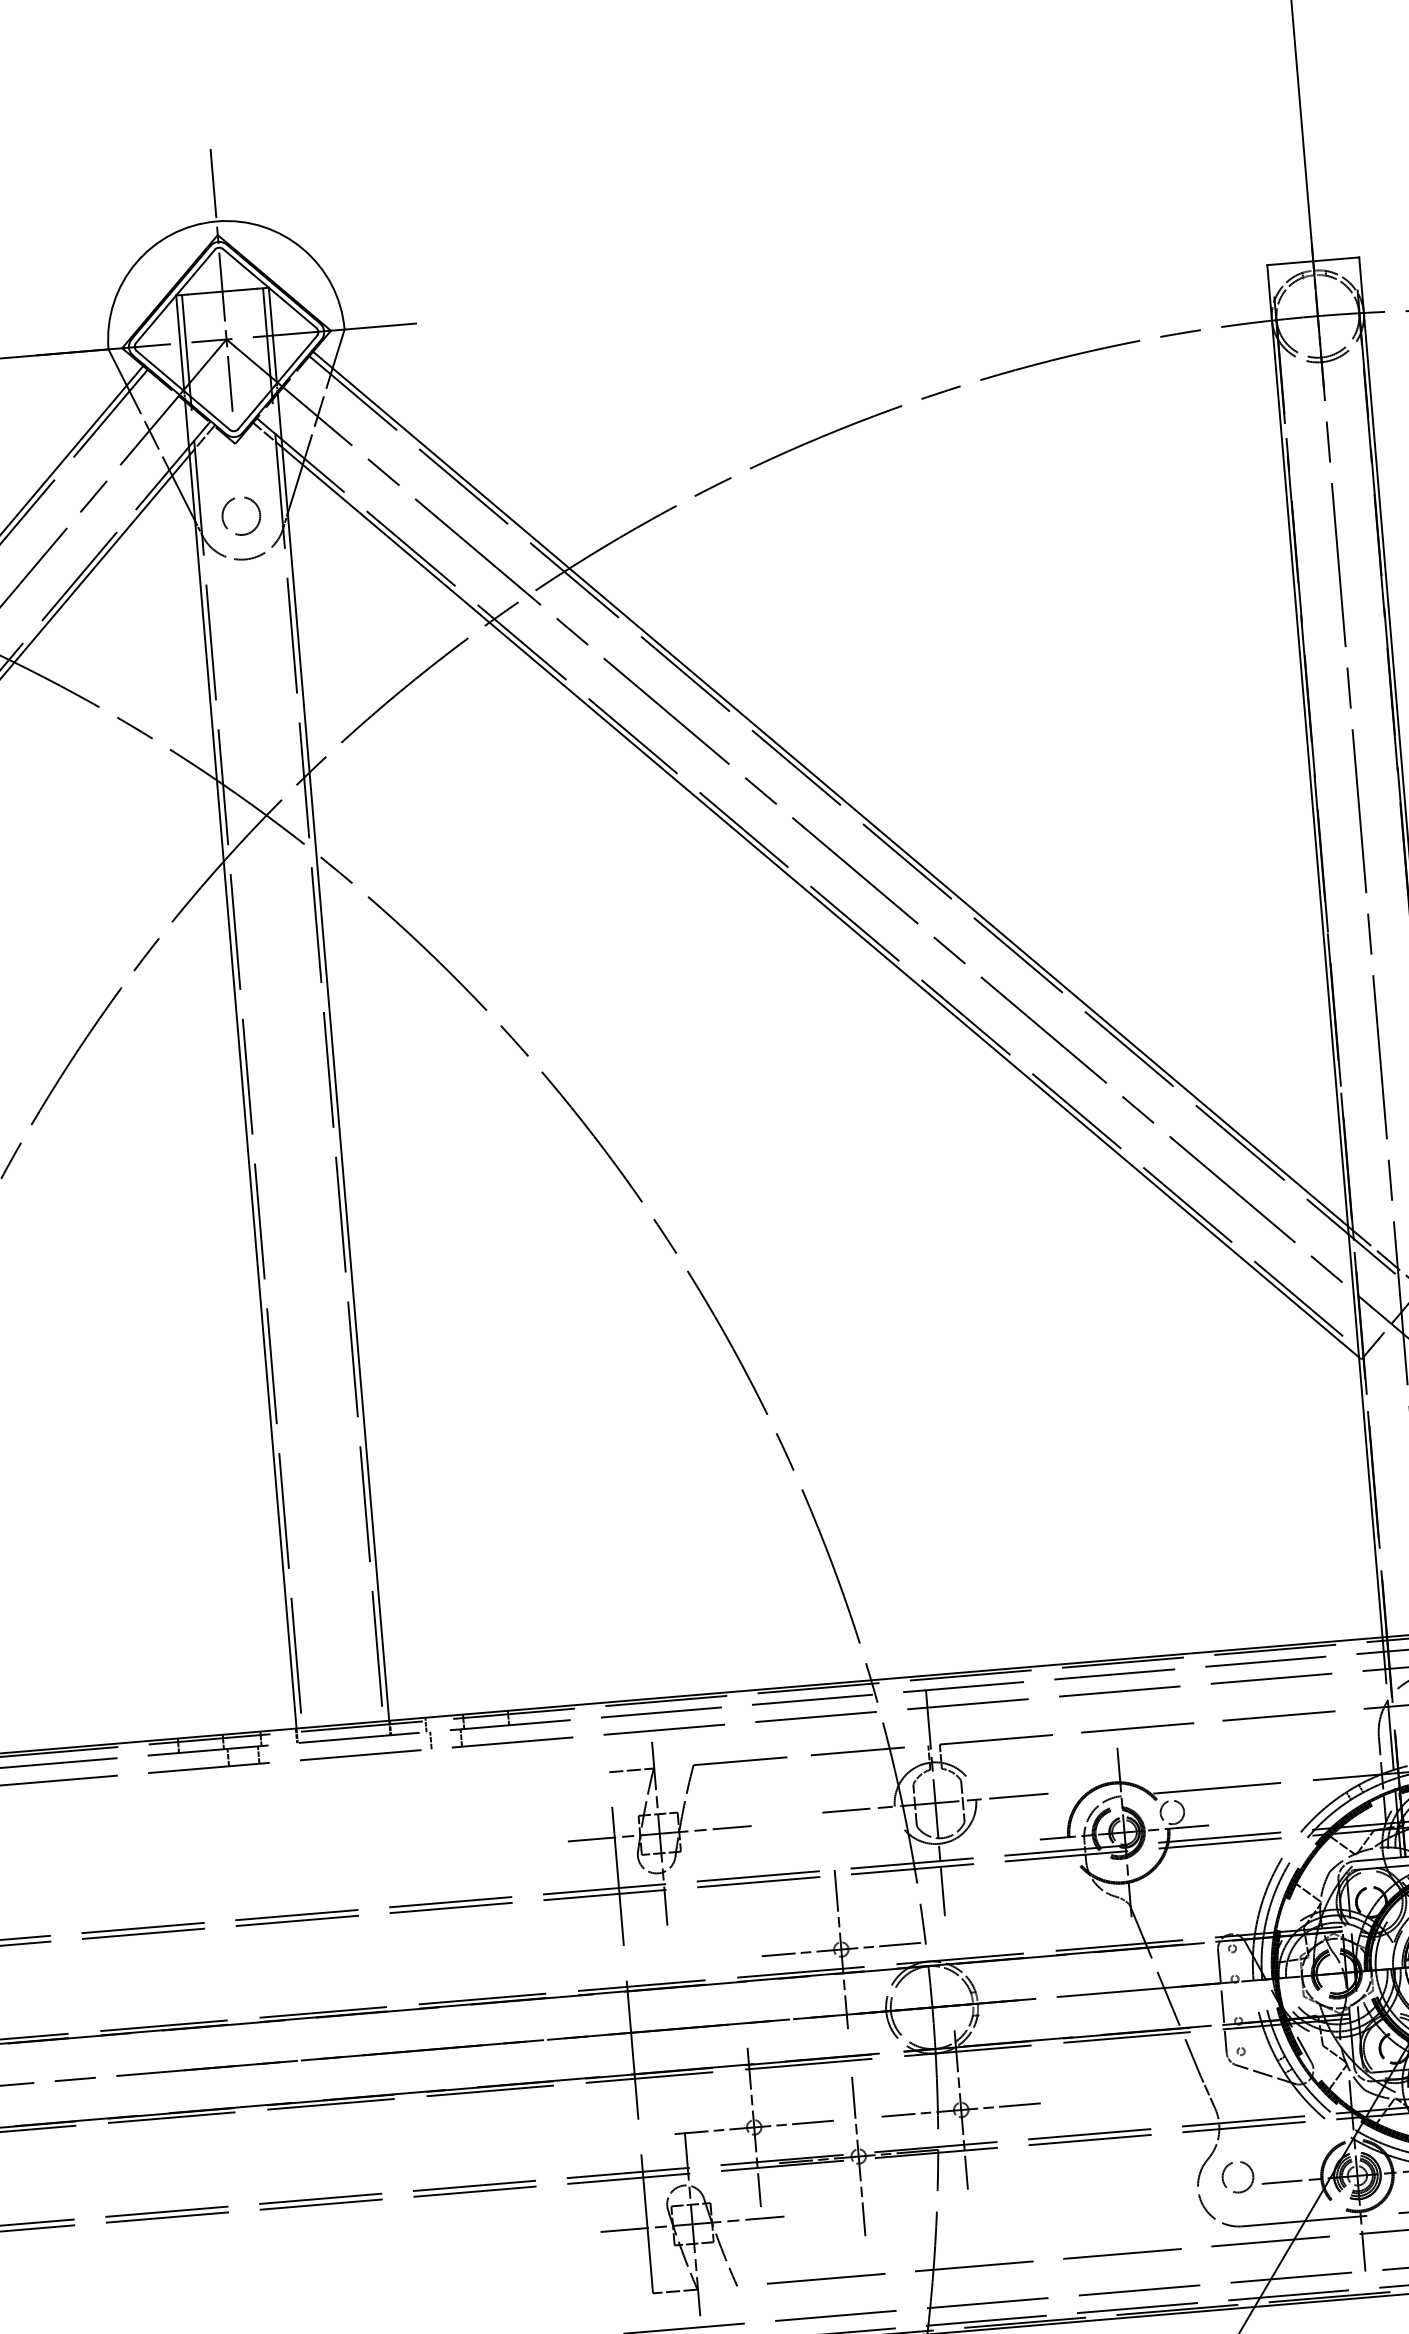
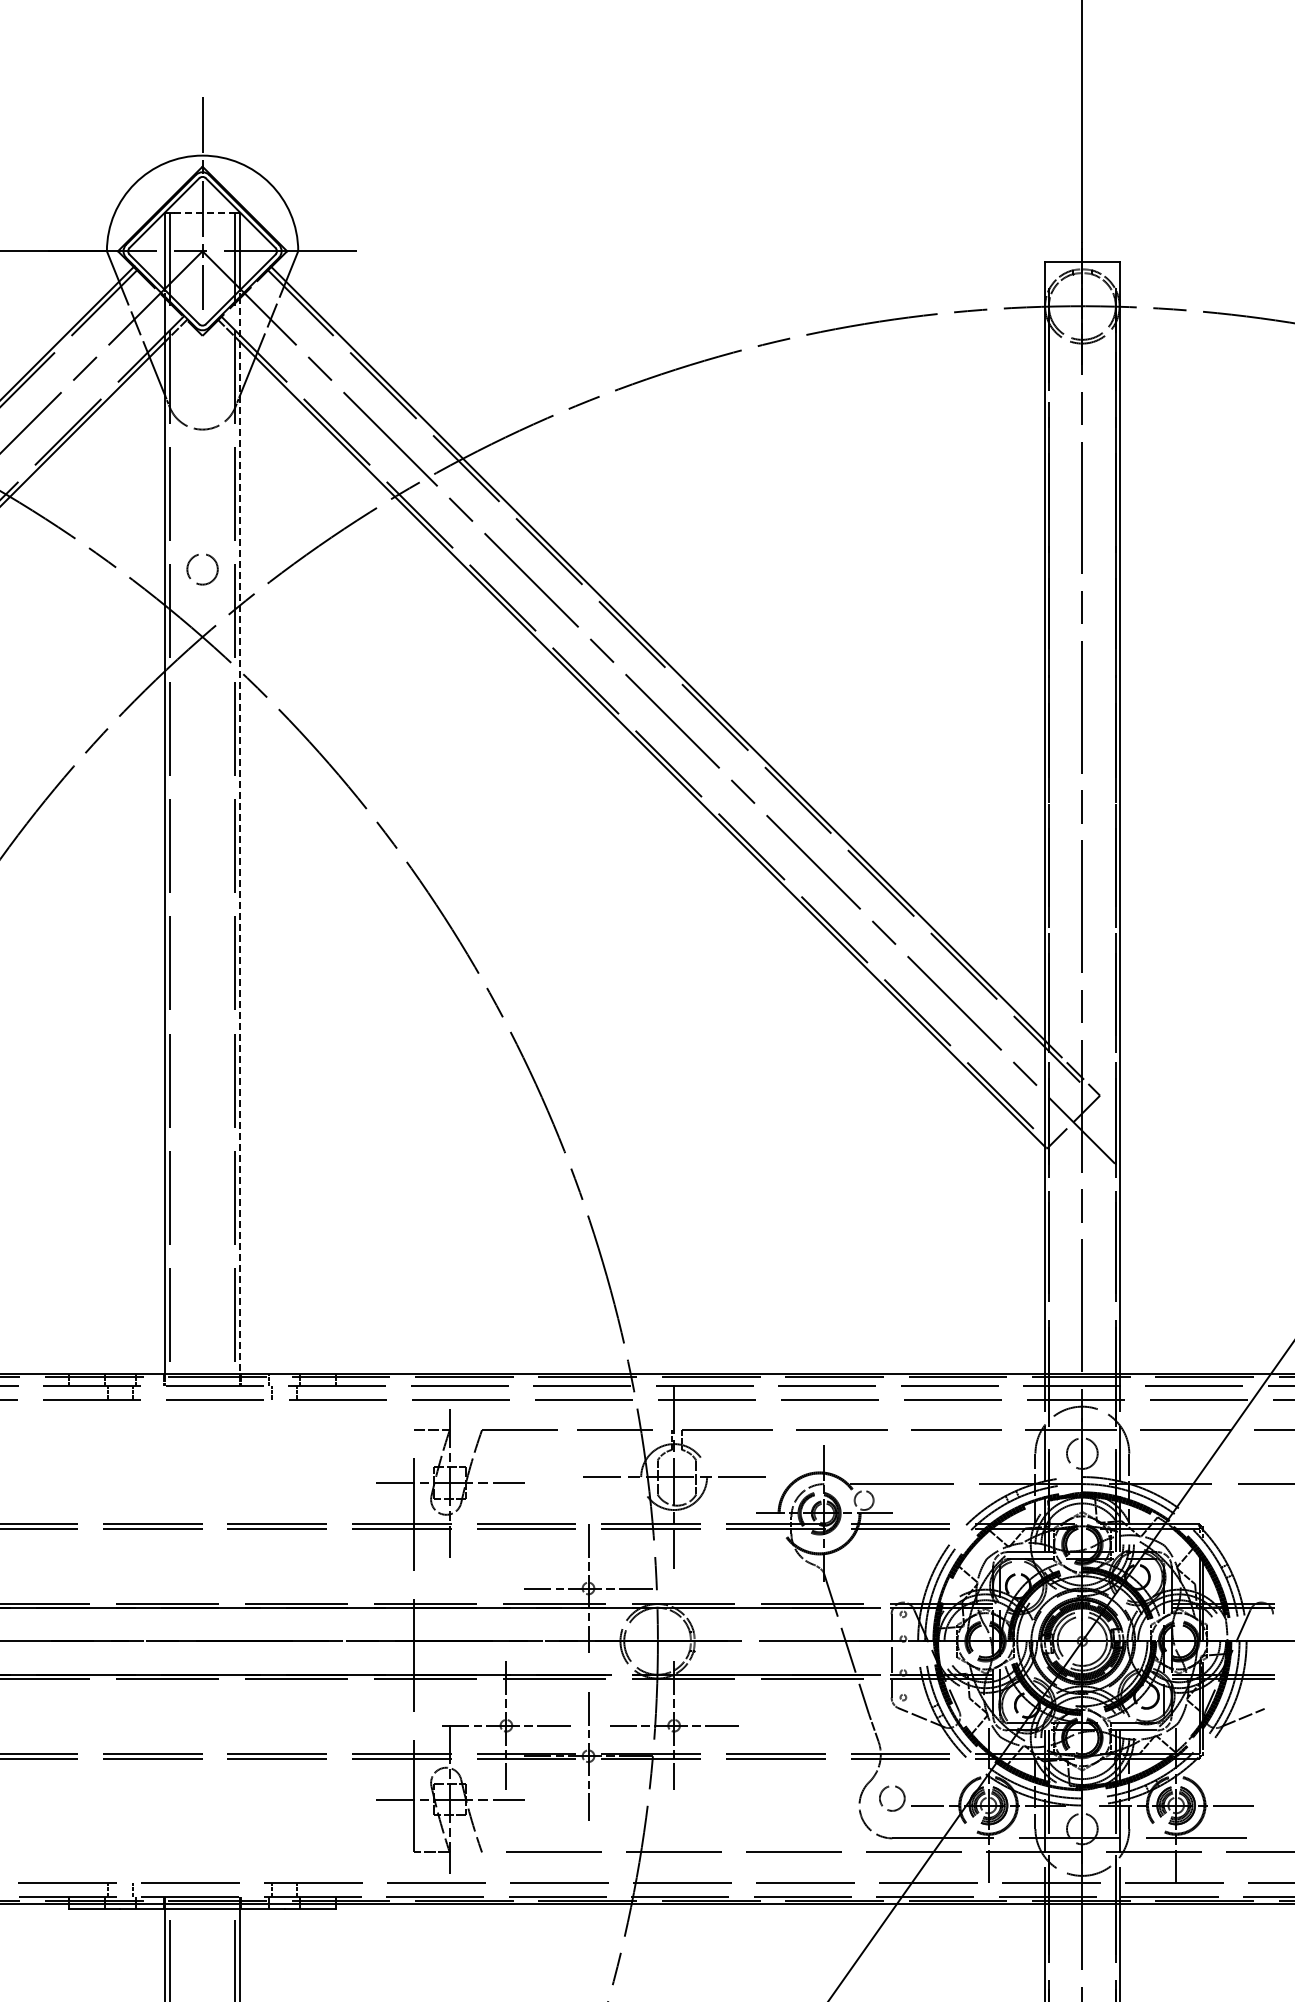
line: (223, 291) -> (203, 212), solid -> dashed
circle: (241, 516) -> (202, 569), moved
line: (333, 1056) -> (240, 835), solid -> dashed

